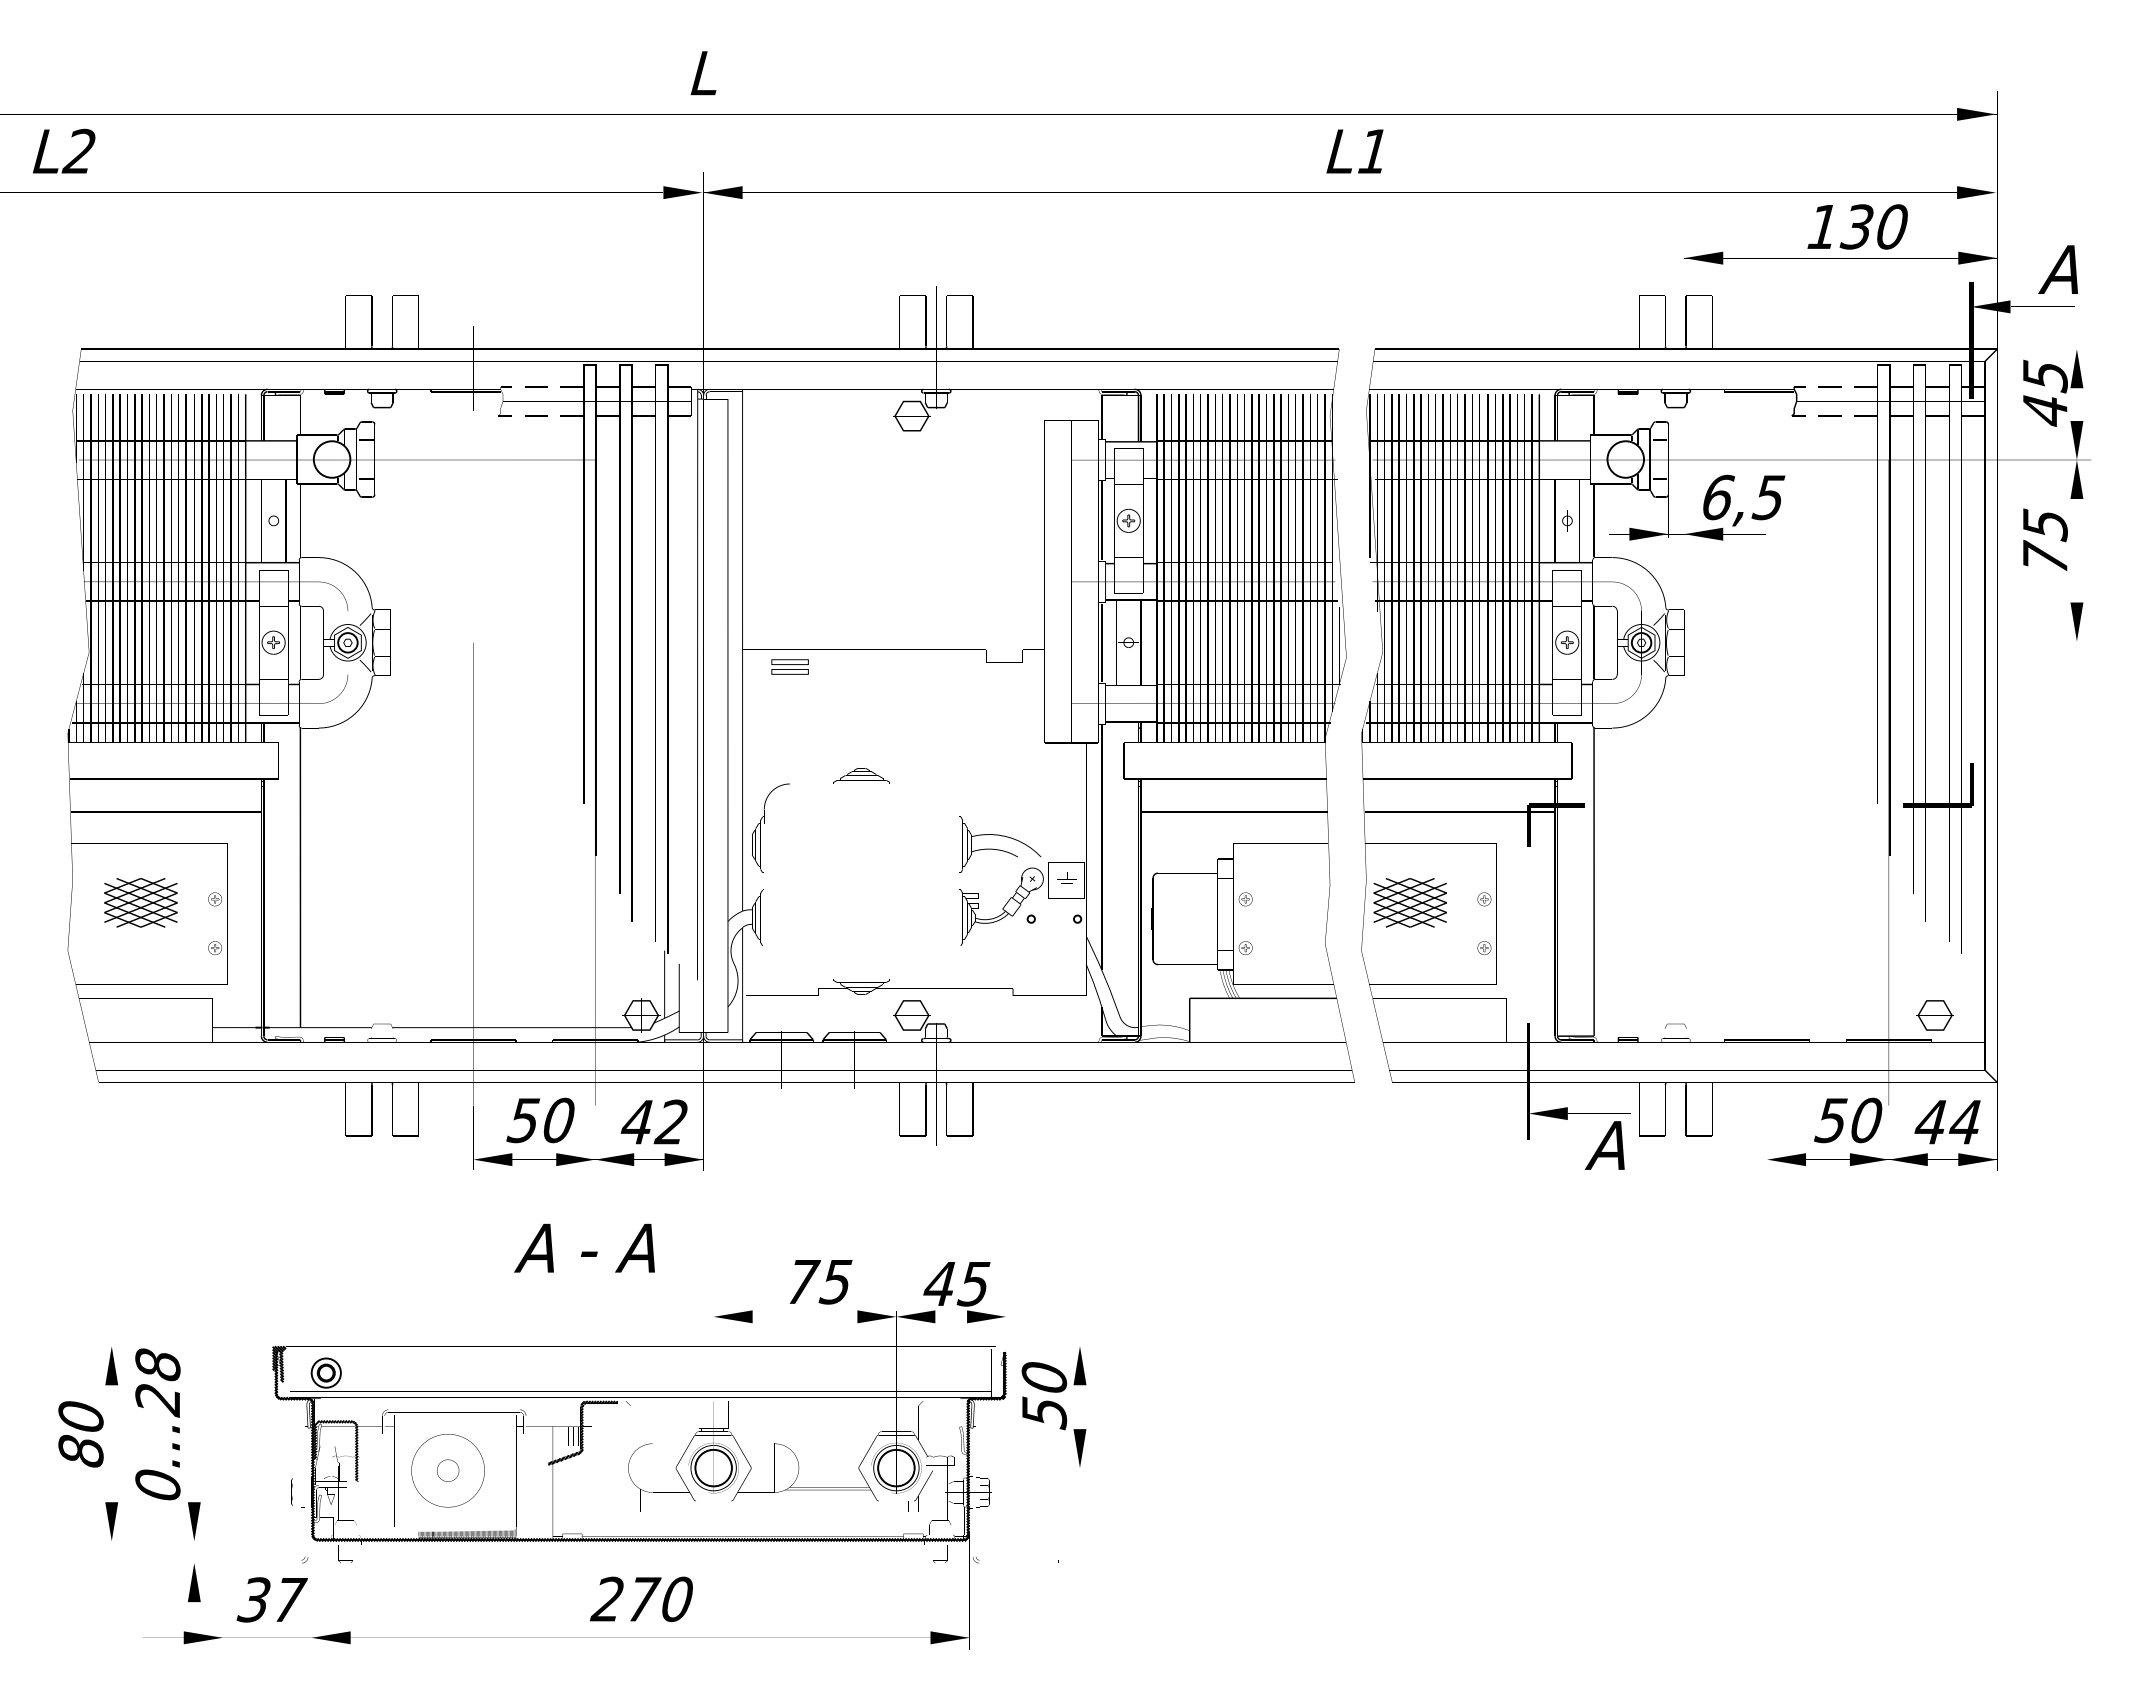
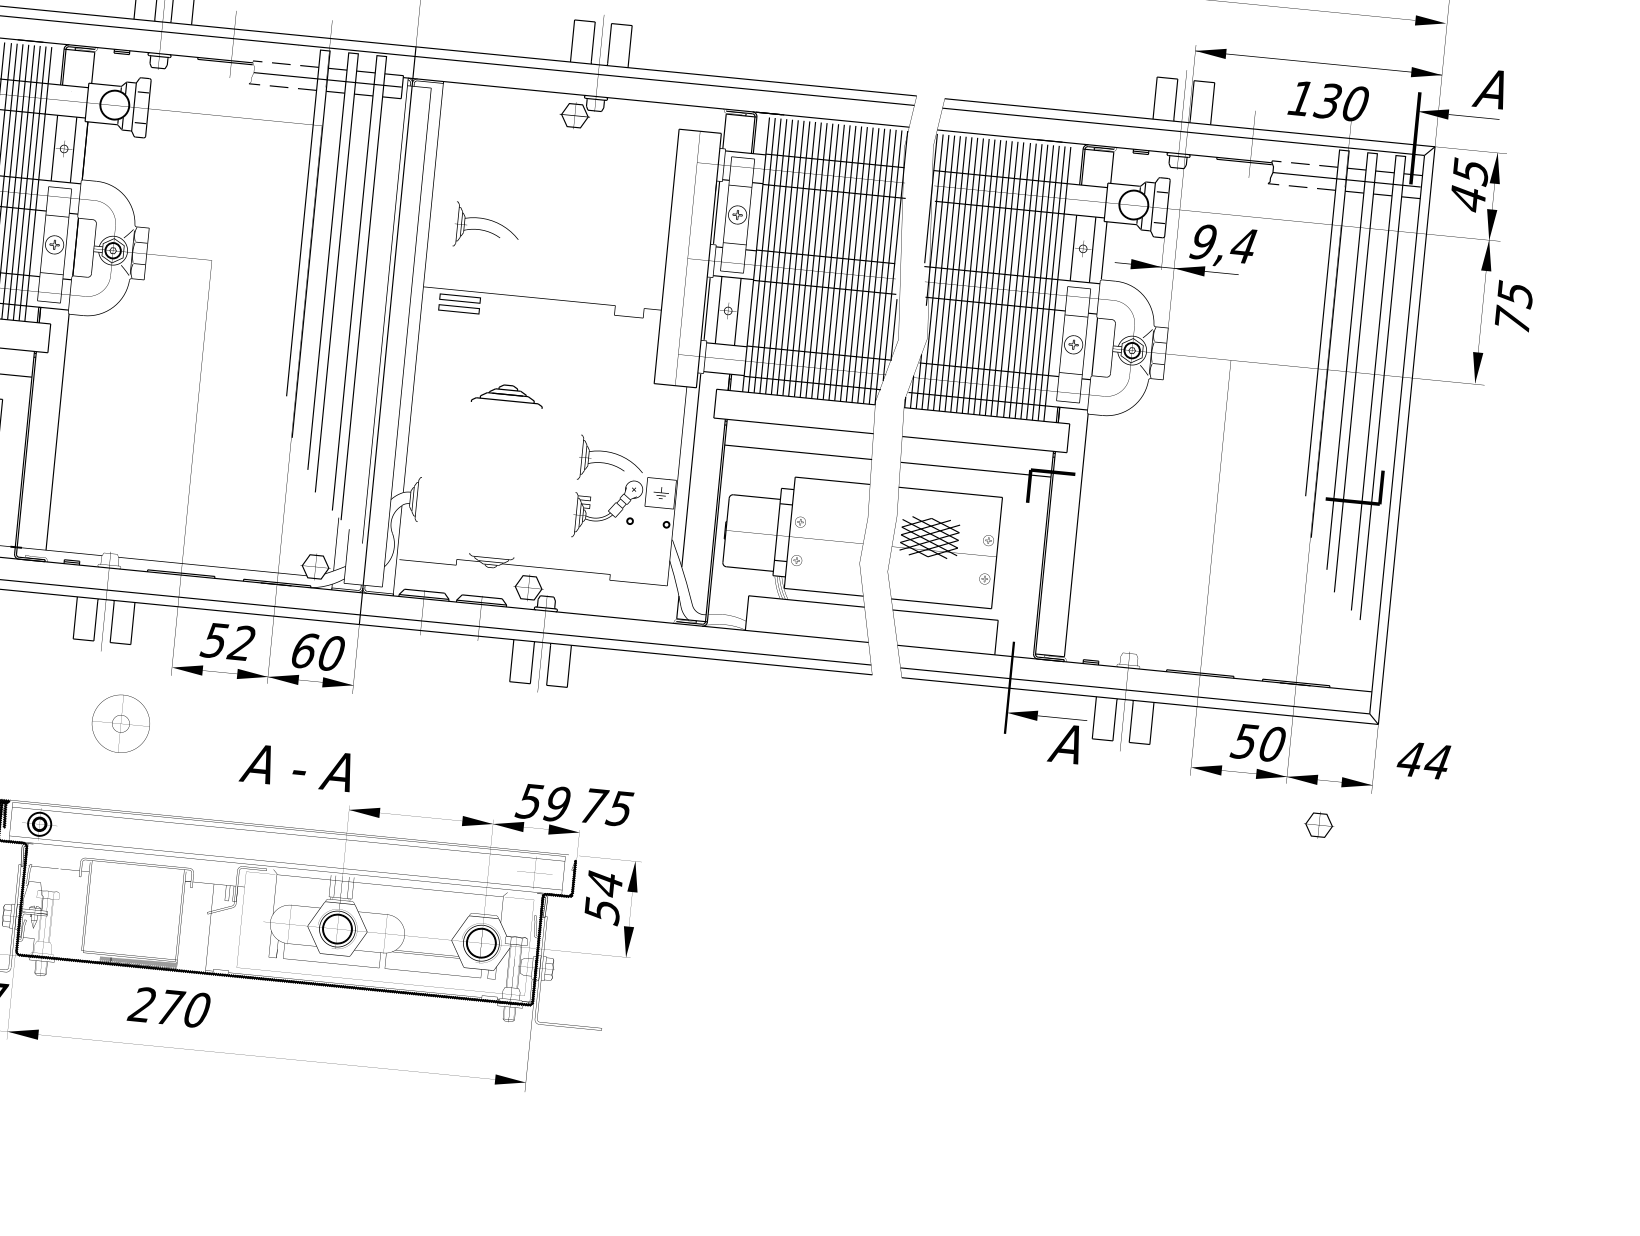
text: (1857, 226) -> (1328, 100), moved
text: (1743, 497) -> (1223, 244), 6,5 -> 9,4
text: (2045, 539) -> (1514, 305), moved
part: (815, 566) -> (487, 226), added
part: (789, 666) -> (459, 303), size x1.4
part: (861, 775) -> (507, 394), size x1.6
part: (764, 823) -> (427, 425), removed
part: (1934, 1015) -> (1318, 825), moved
text: (557, 1120) -> (241, 643), 50 -> 52
text: (654, 1121) -> (317, 651), 42 -> 60
text: (1947, 1122) -> (1423, 760), moved
text: (584, 1247) -> (295, 767), moved
text: (820, 1282) -> (607, 807), moved
text: (956, 1283) -> (543, 802), 45 -> 59
text: (1044, 1378) -> (604, 884), 50 -> 54
hatch: (582, 1432) -> (236, 890), removed
hatch: (335, 1450) -> (40, 885), removed
part: (447, 1470) -> (120, 723), moved
text: (641, 1599) -> (169, 1007), moved

